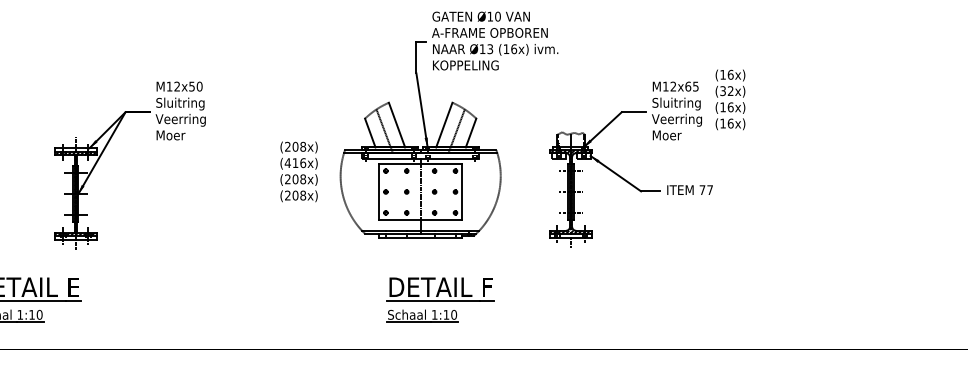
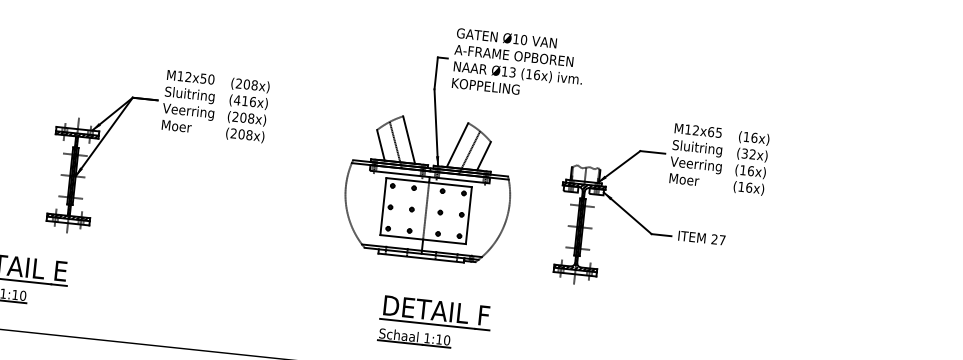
text: (730, 99) -> (751, 163), moved
text: (298, 171) -> (247, 110), moved
text: (702, 189) -> (714, 238), 77 -> 27

